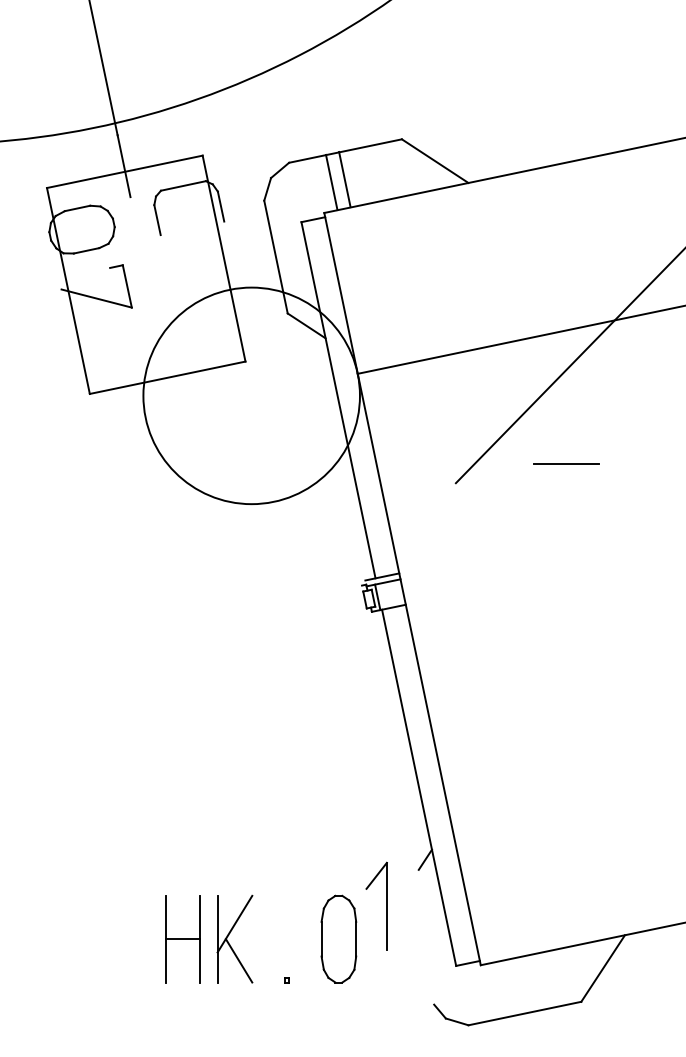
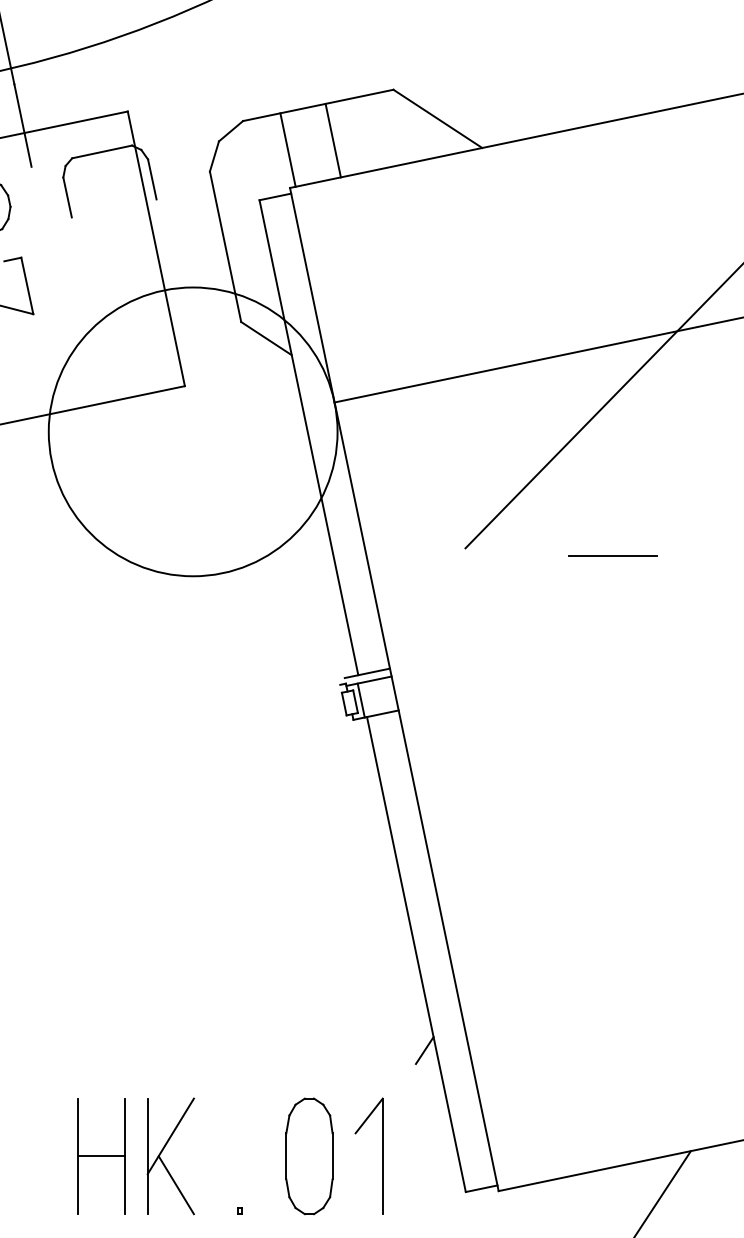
line: (344, 179) -> (287, 150), moved
line: (331, 182) -> (332, 140), moved
line: (566, 463) -> (612, 555), moved
part: (386, 905) -> (382, 1155), moved

